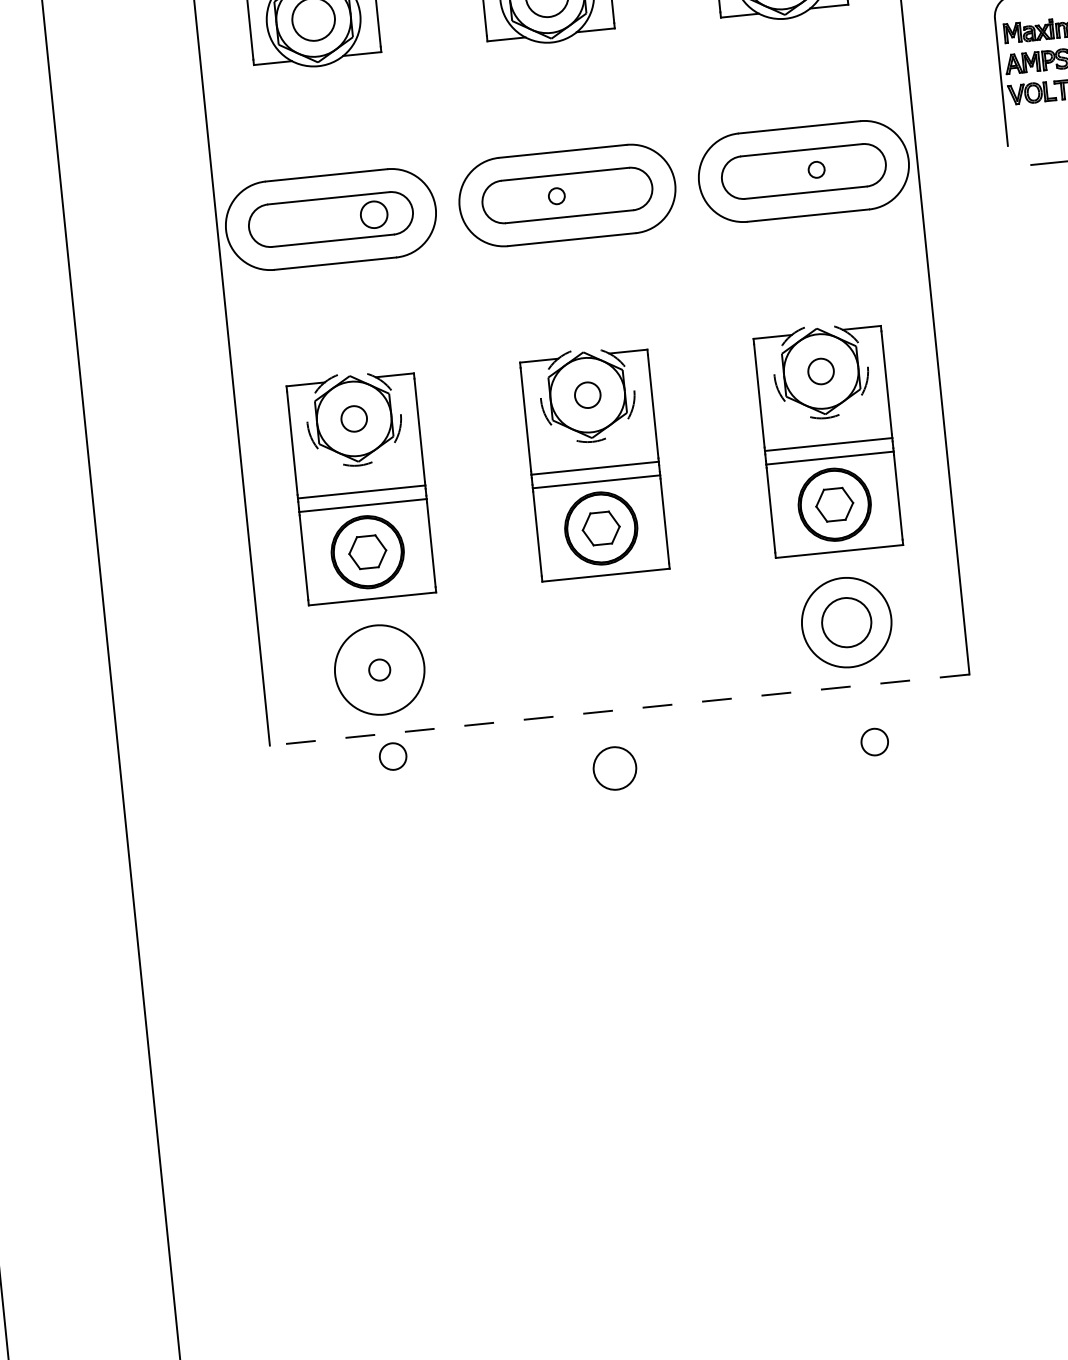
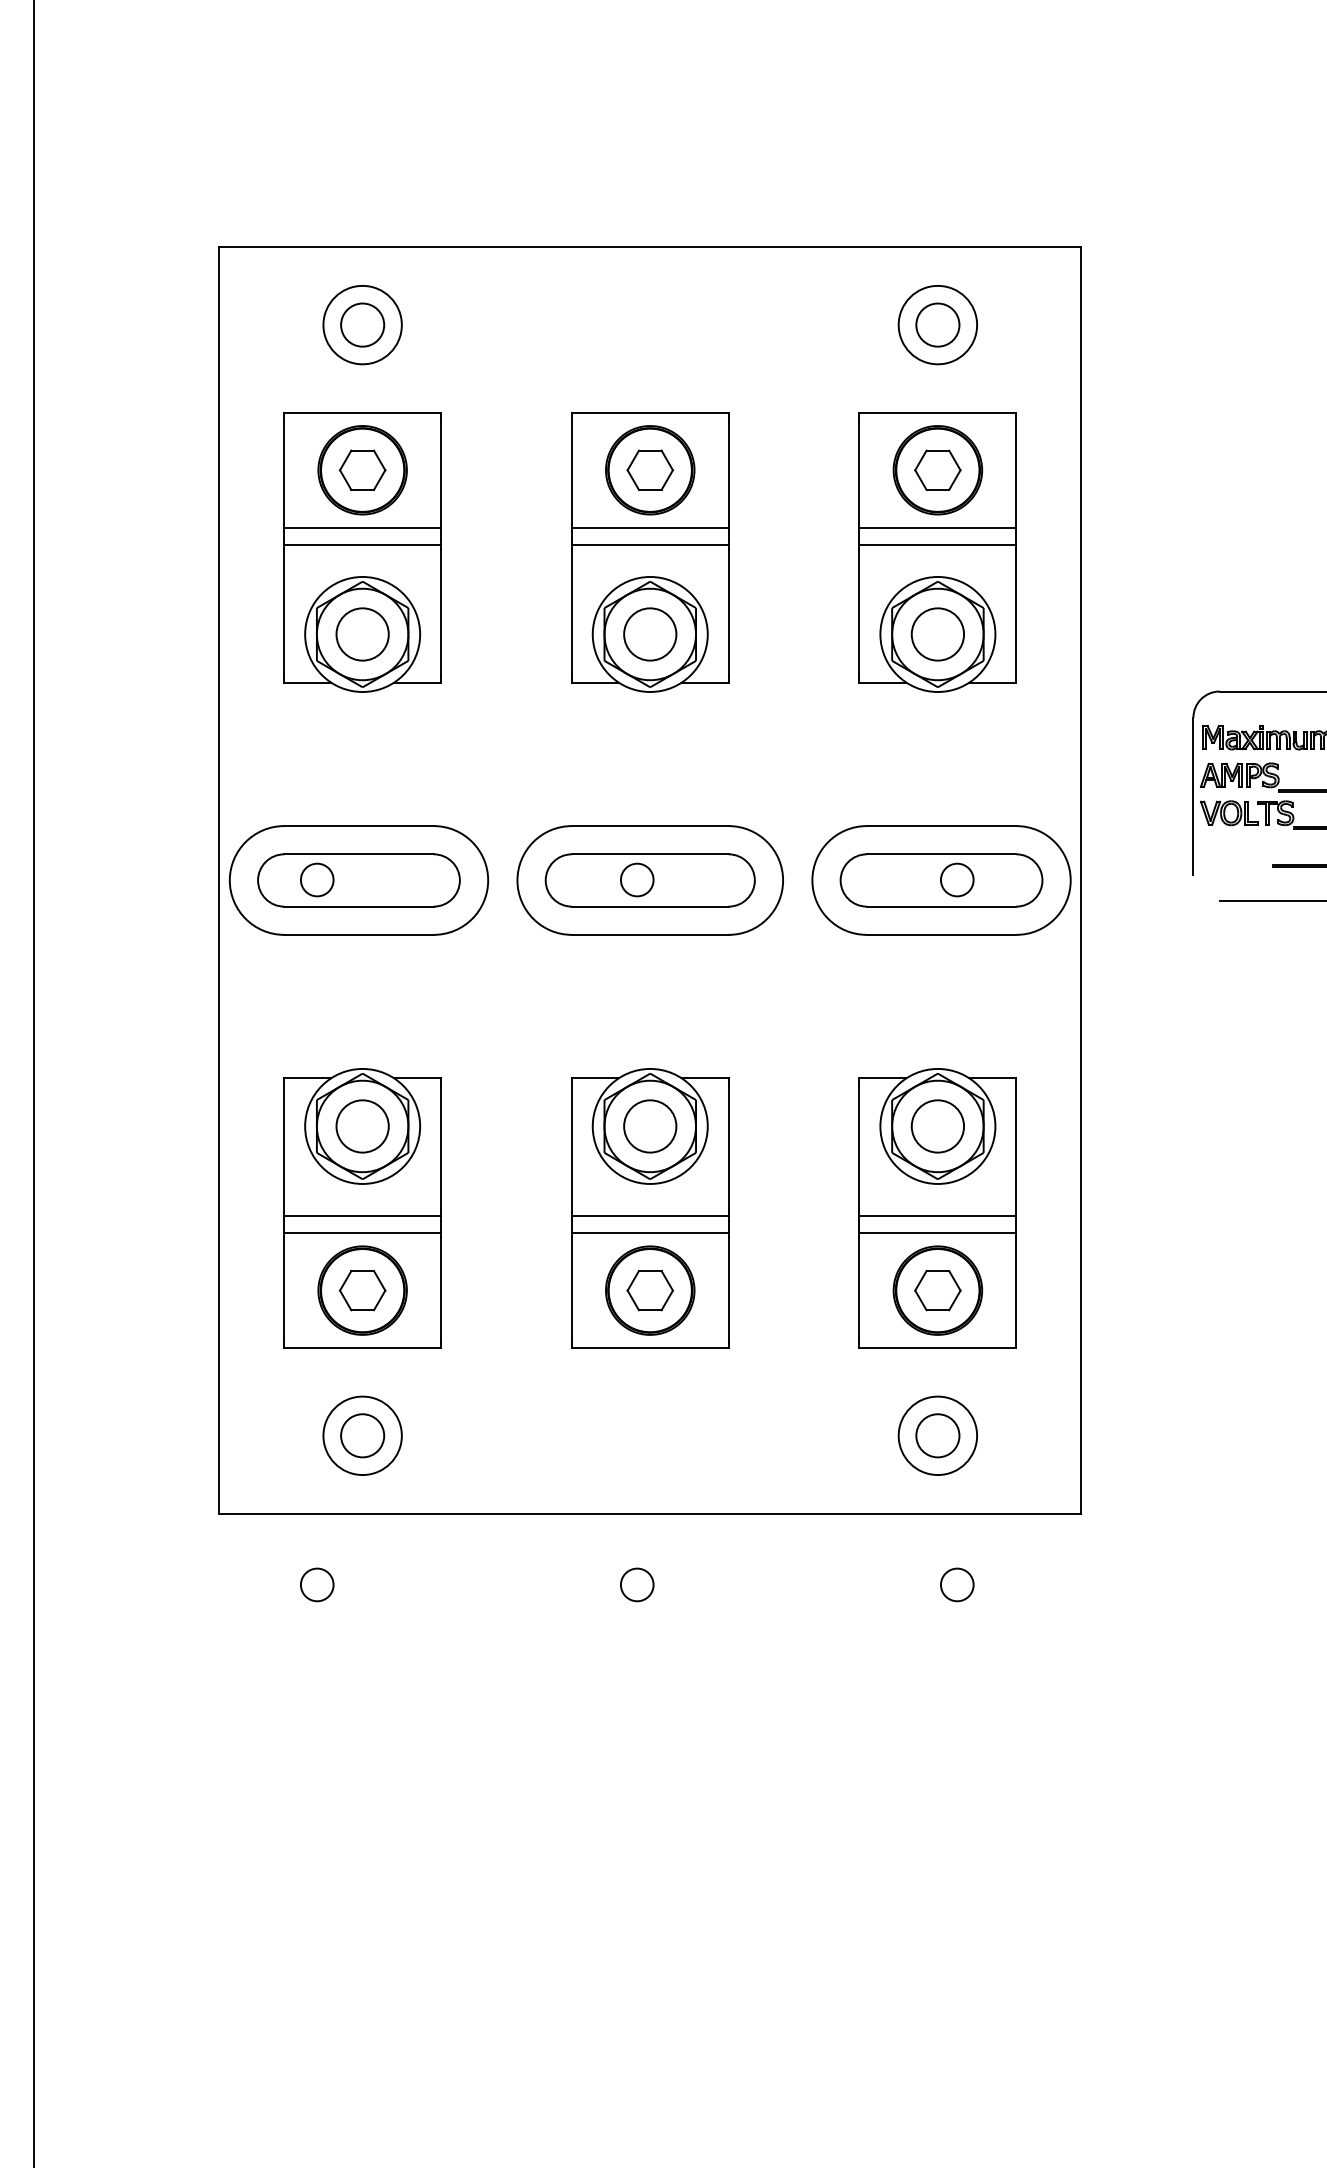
circle: (815, 169) -> (956, 879), size x1.67
circle: (556, 195) -> (636, 879), size x1.67
circle: (374, 214) -> (317, 879), moved
circle: (820, 370) -> (937, 1125), dashed -> solid
circle: (820, 371) -> (937, 1126), size x1.67
circle: (587, 394) -> (649, 1125), dashed -> solid
circle: (587, 395) -> (650, 1126), size x1.67
circle: (354, 418) -> (362, 1125), dashed -> solid
circle: (354, 418) -> (362, 1126), size x1.67
circle: (846, 622) -> (937, 1435), size x0.71
circle: (846, 622) -> (937, 1435), size x0.71
circle: (379, 669) -> (362, 1435), size x0.71
circle: (379, 669) -> (362, 1435), size x1.67
line: (619, 710) -> (650, 1514), dashed -> solid
circle: (393, 756) -> (317, 1584), moved
circle: (614, 768) -> (636, 1584), size x0.62

